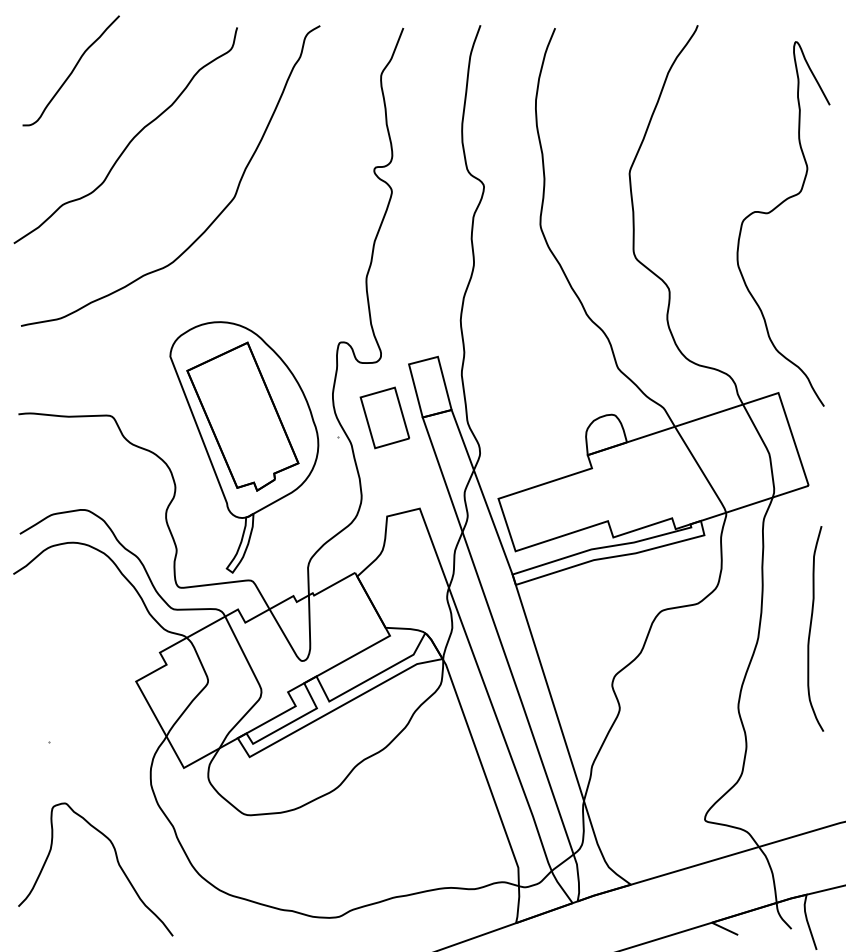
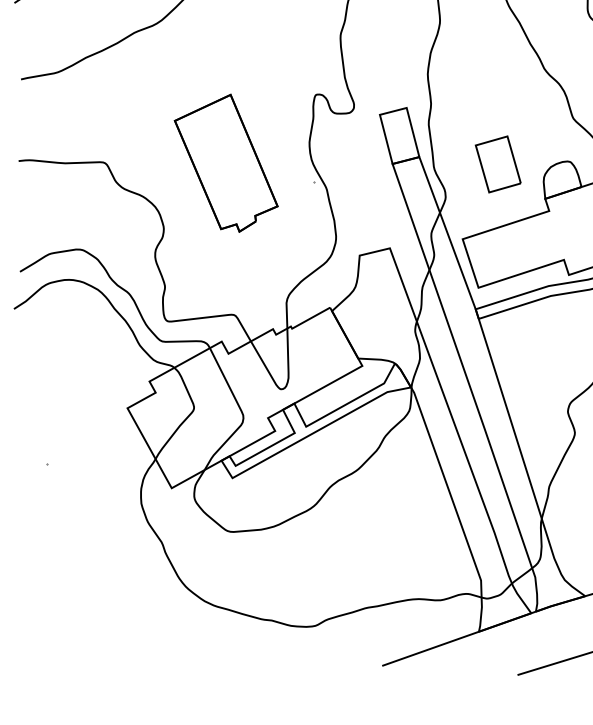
part: (384, 417) -> (497, 164), moved
part: (244, 447) -> (227, 191), removed
curve: (117, 863) -> (110, 576), removed

